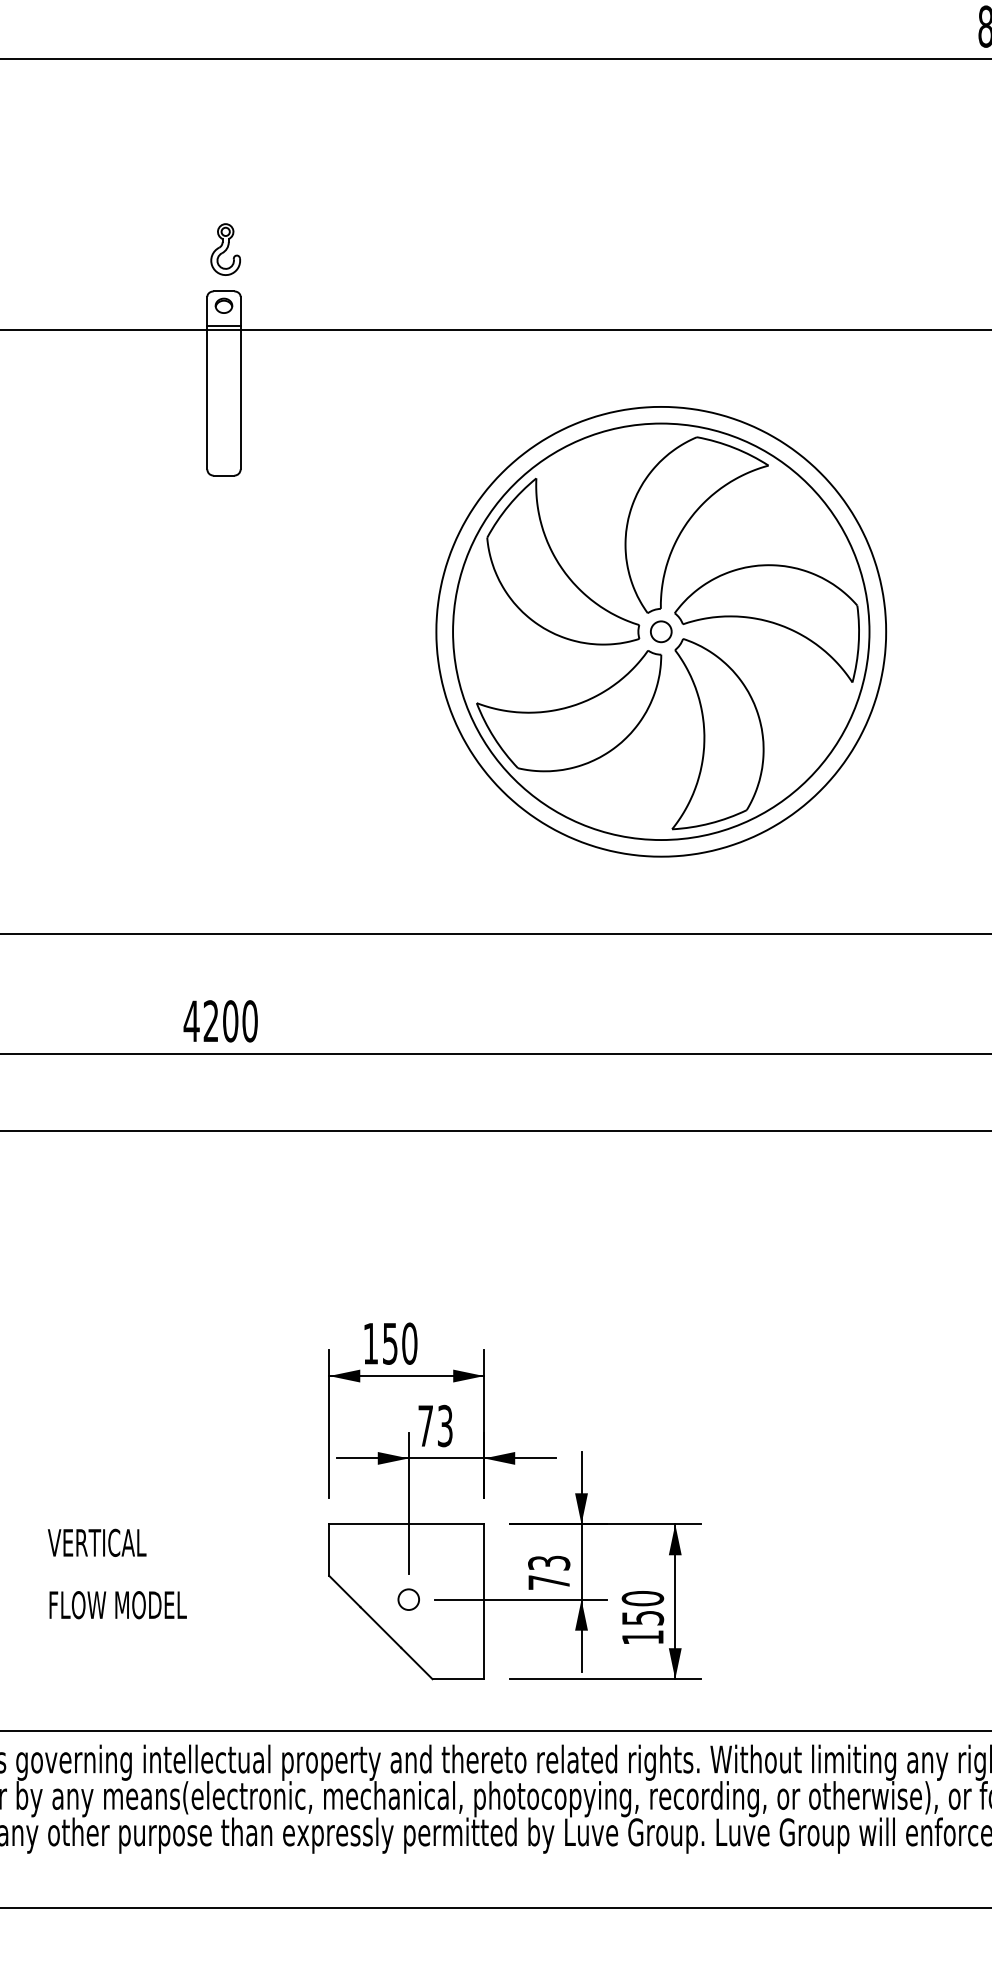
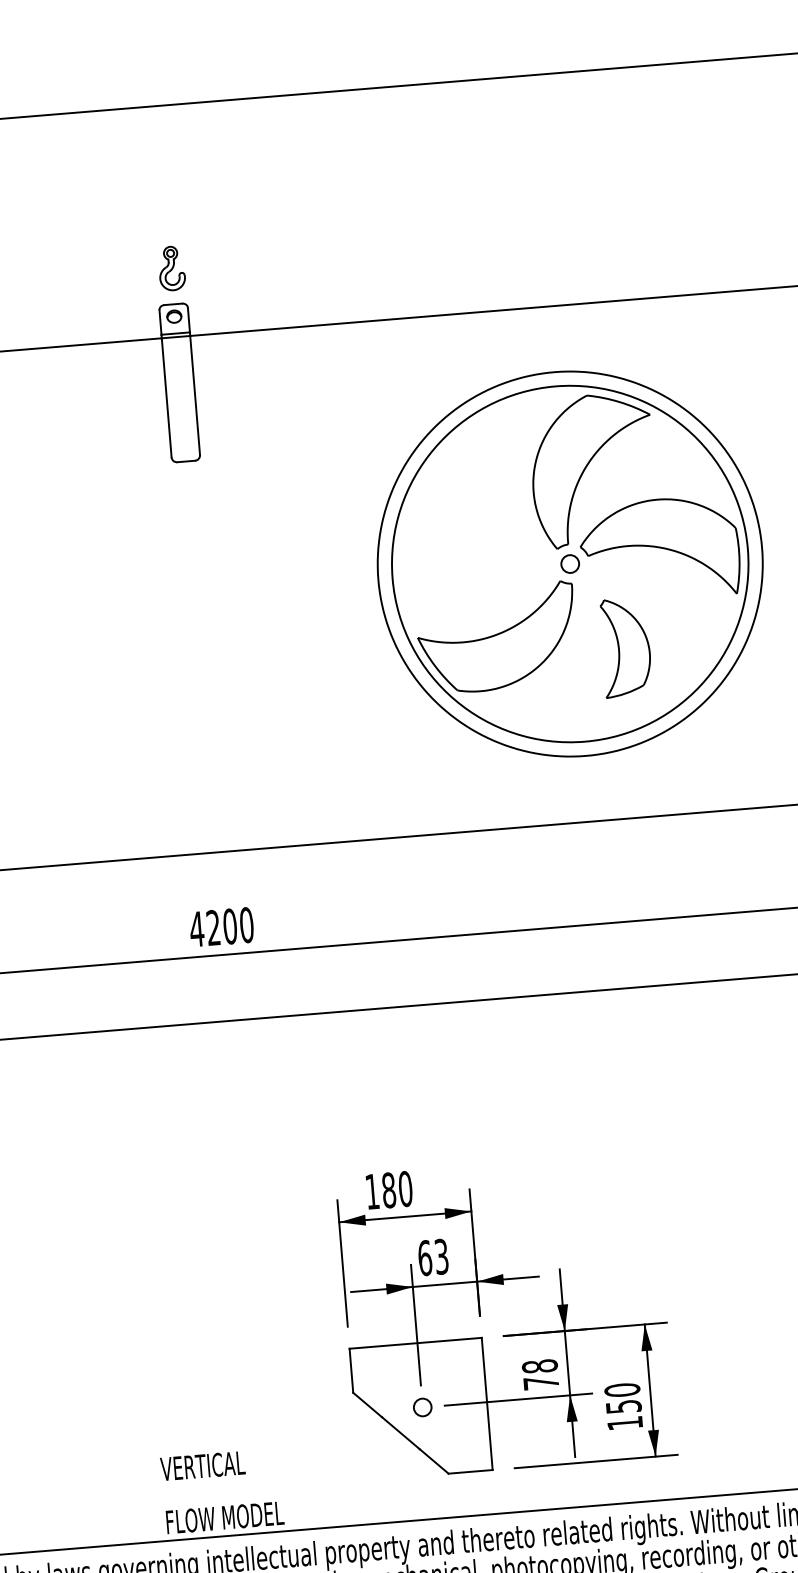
part: (563, 561) -> (481, 510), removed
part: (717, 734) -> (625, 647), size x0.6
text: (389, 1343) -> (388, 1190), 150 -> 180
text: (425, 1425) -> (424, 1257), 73 -> 63
text: (549, 1562) -> (540, 1365), 73 -> 78
text: (117, 1573) -> (222, 1490), moved

